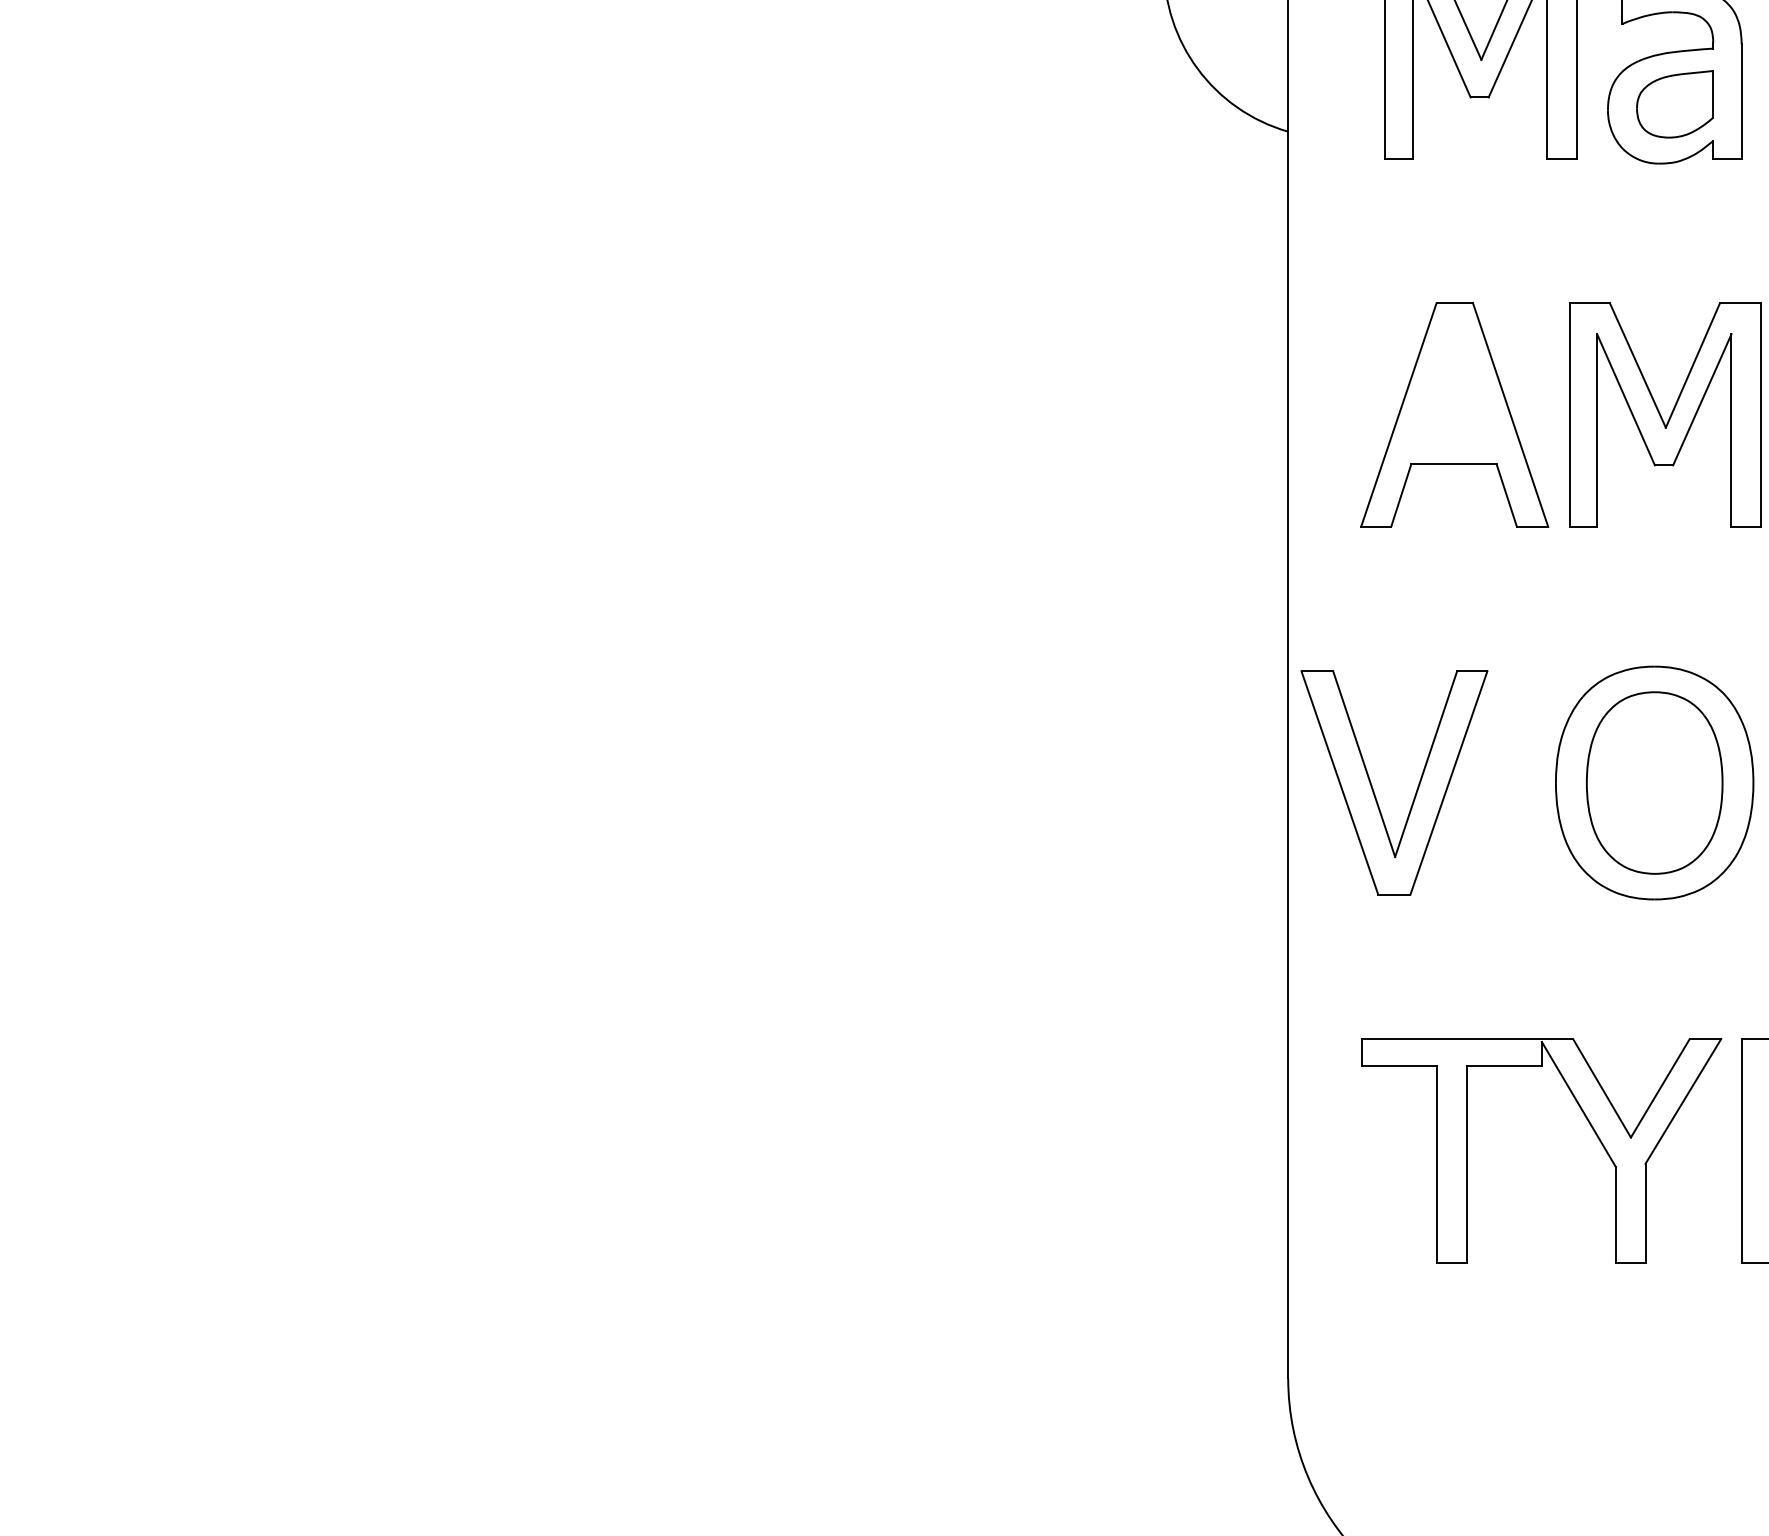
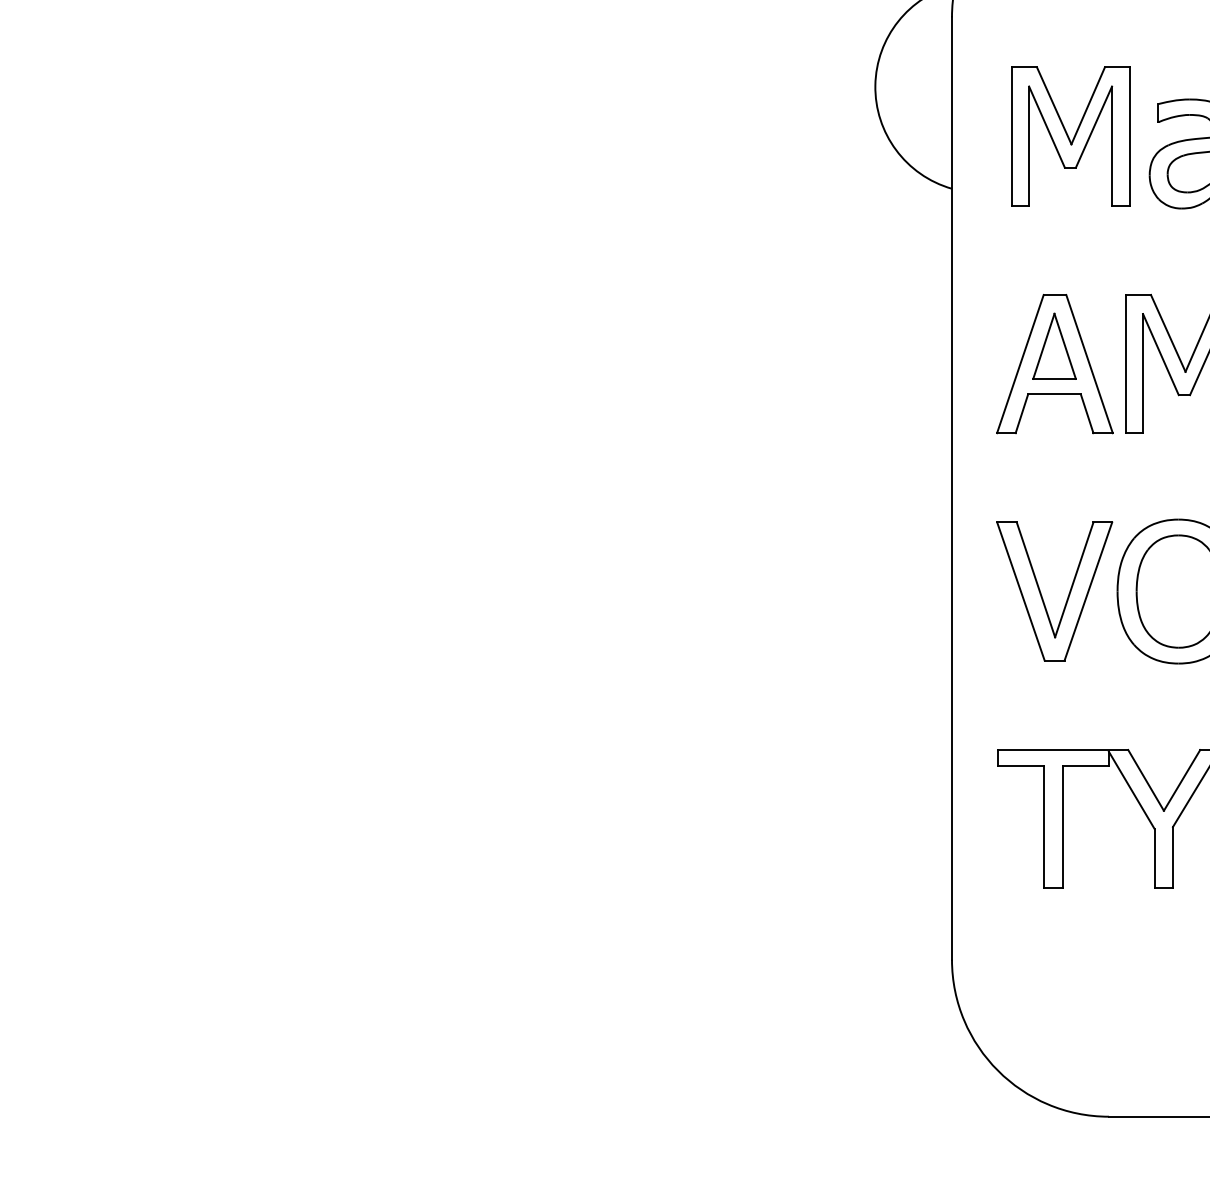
part: (1453, 385) -> (1054, 345), added
part: (1374, 789) -> (1042, 595), moved

